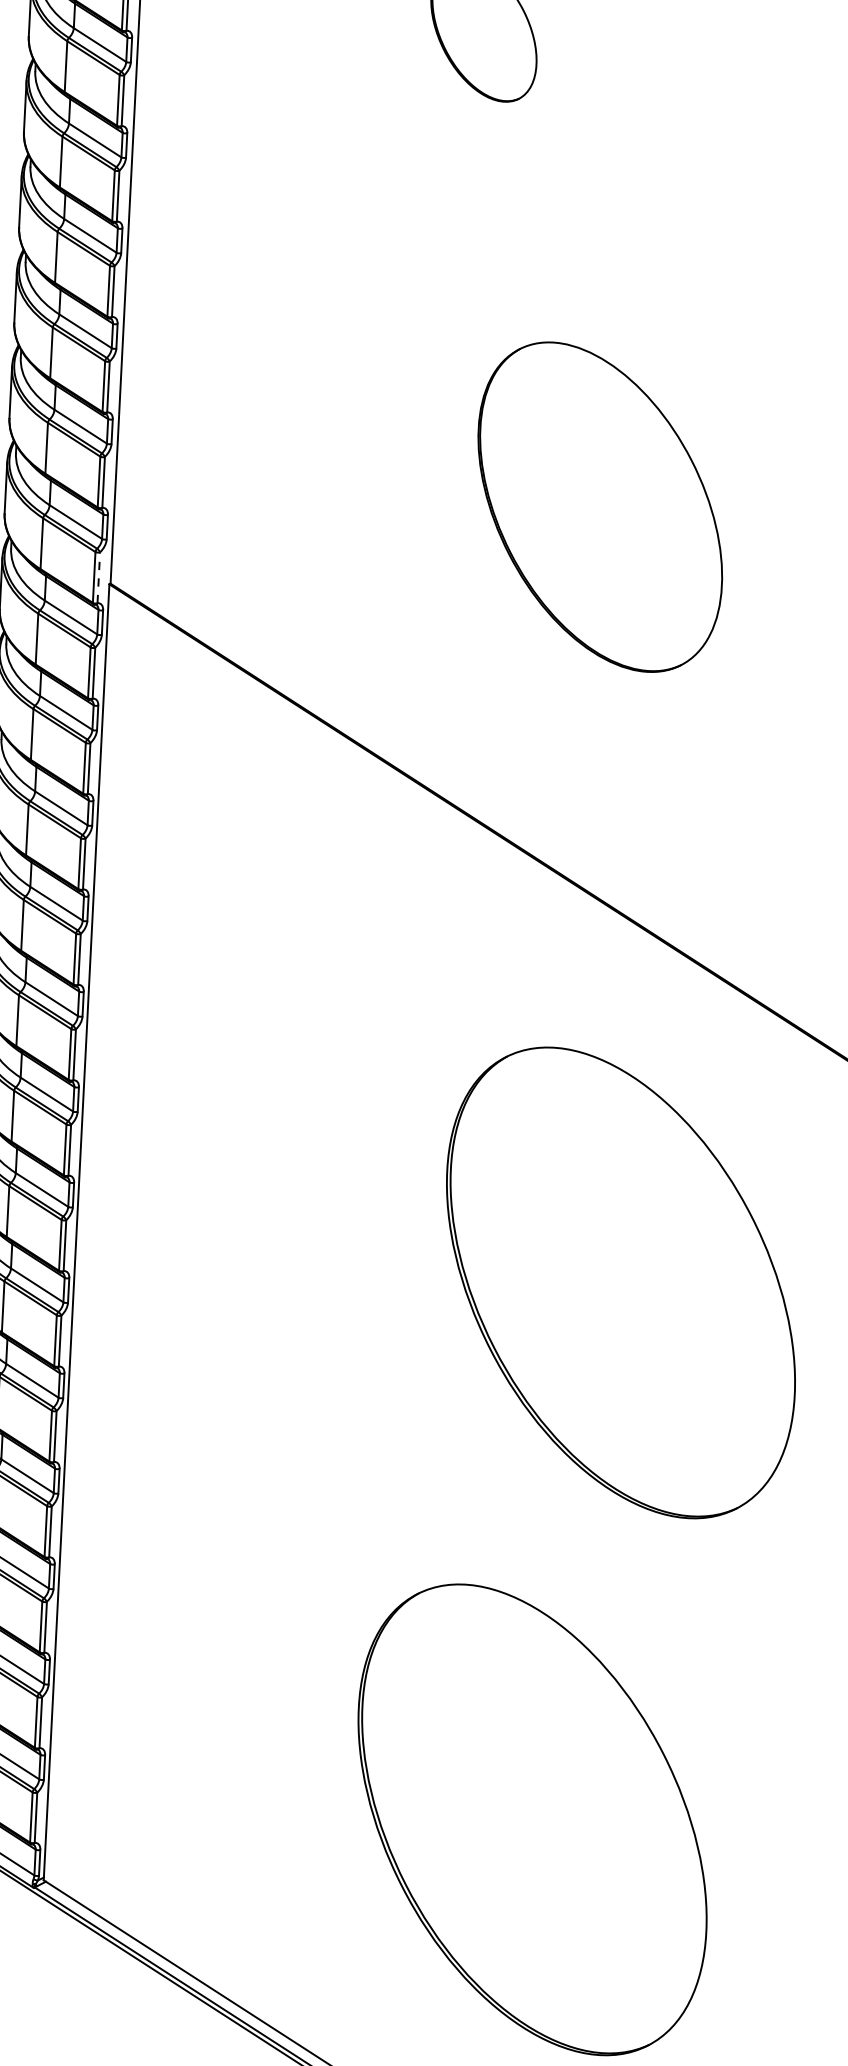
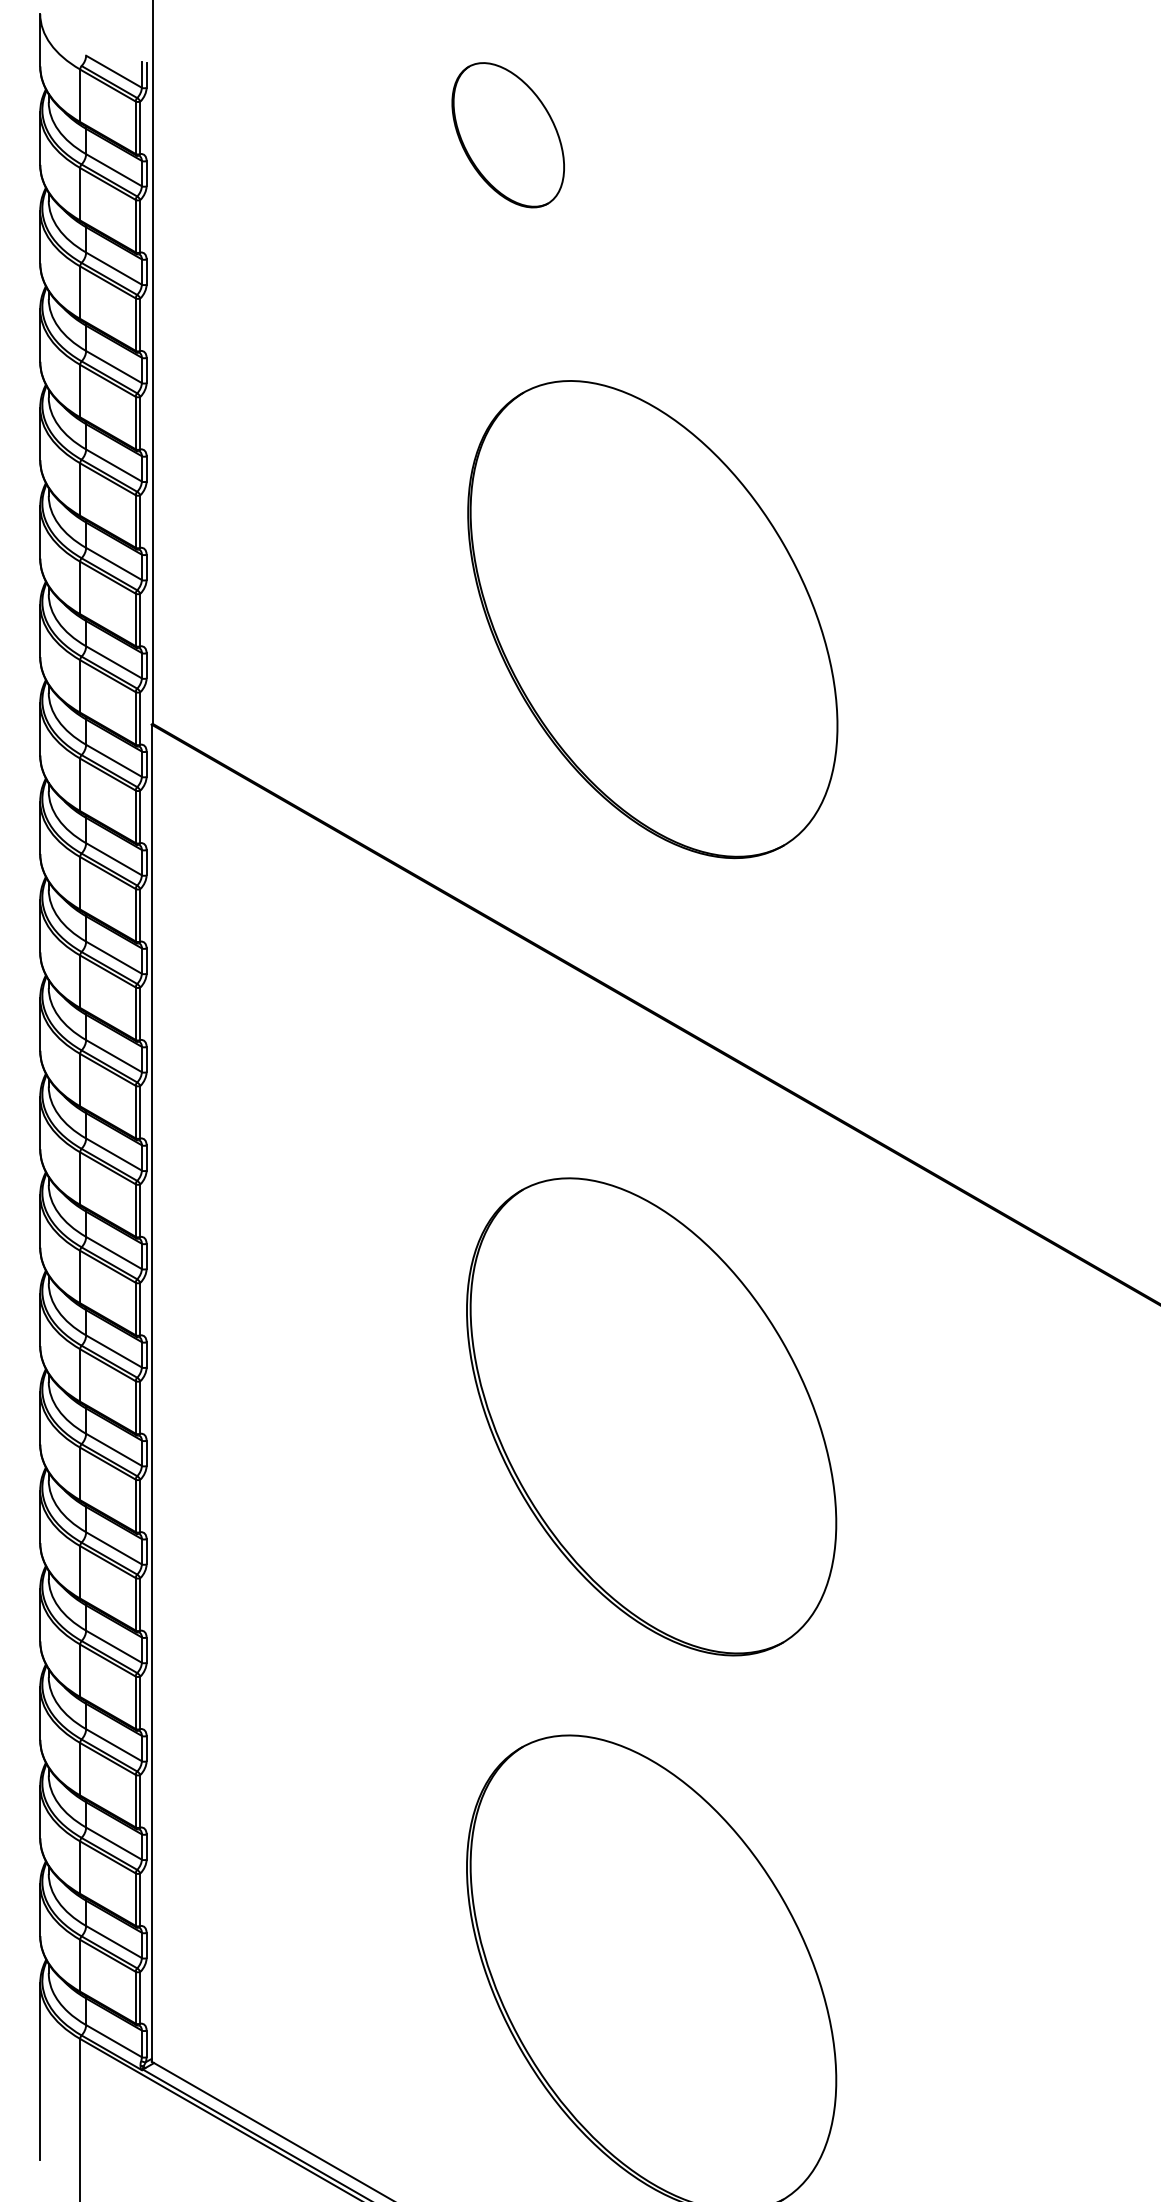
part: (599, 507) -> (652, 619), size x1.43
line: (98, 576) -> (140, 717), dashed -> solid
part: (620, 1282) -> (651, 1416), moved

